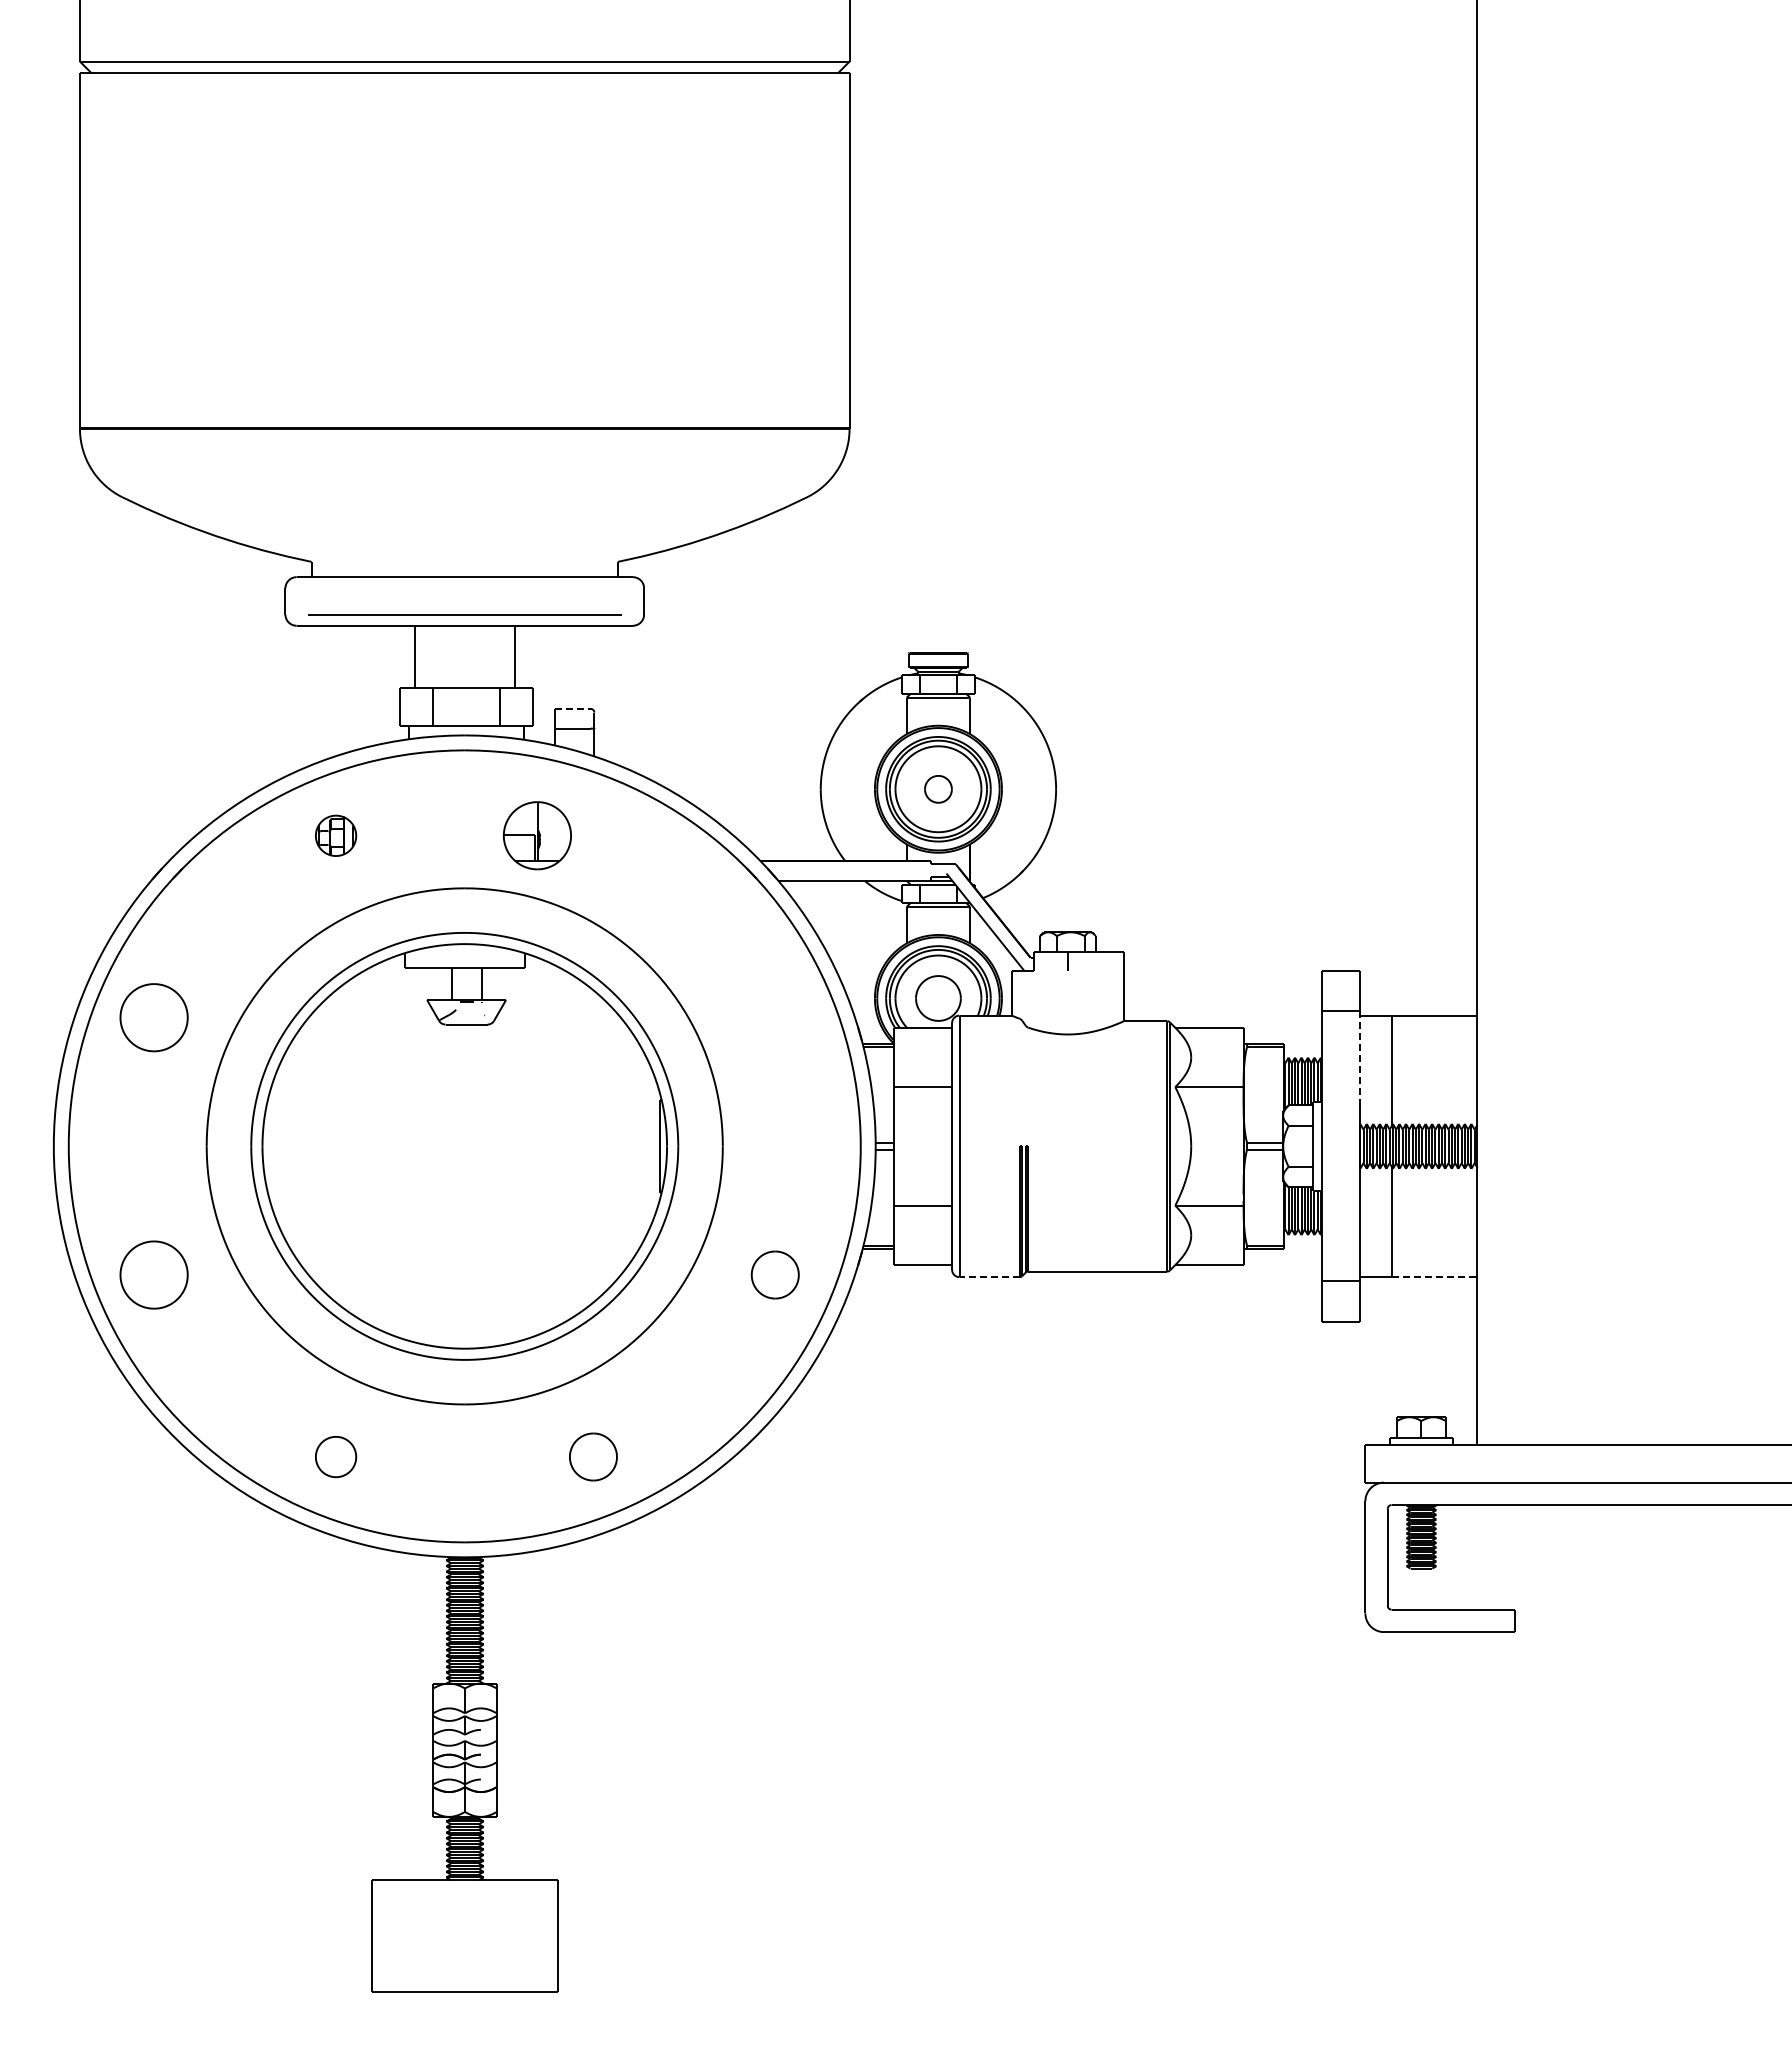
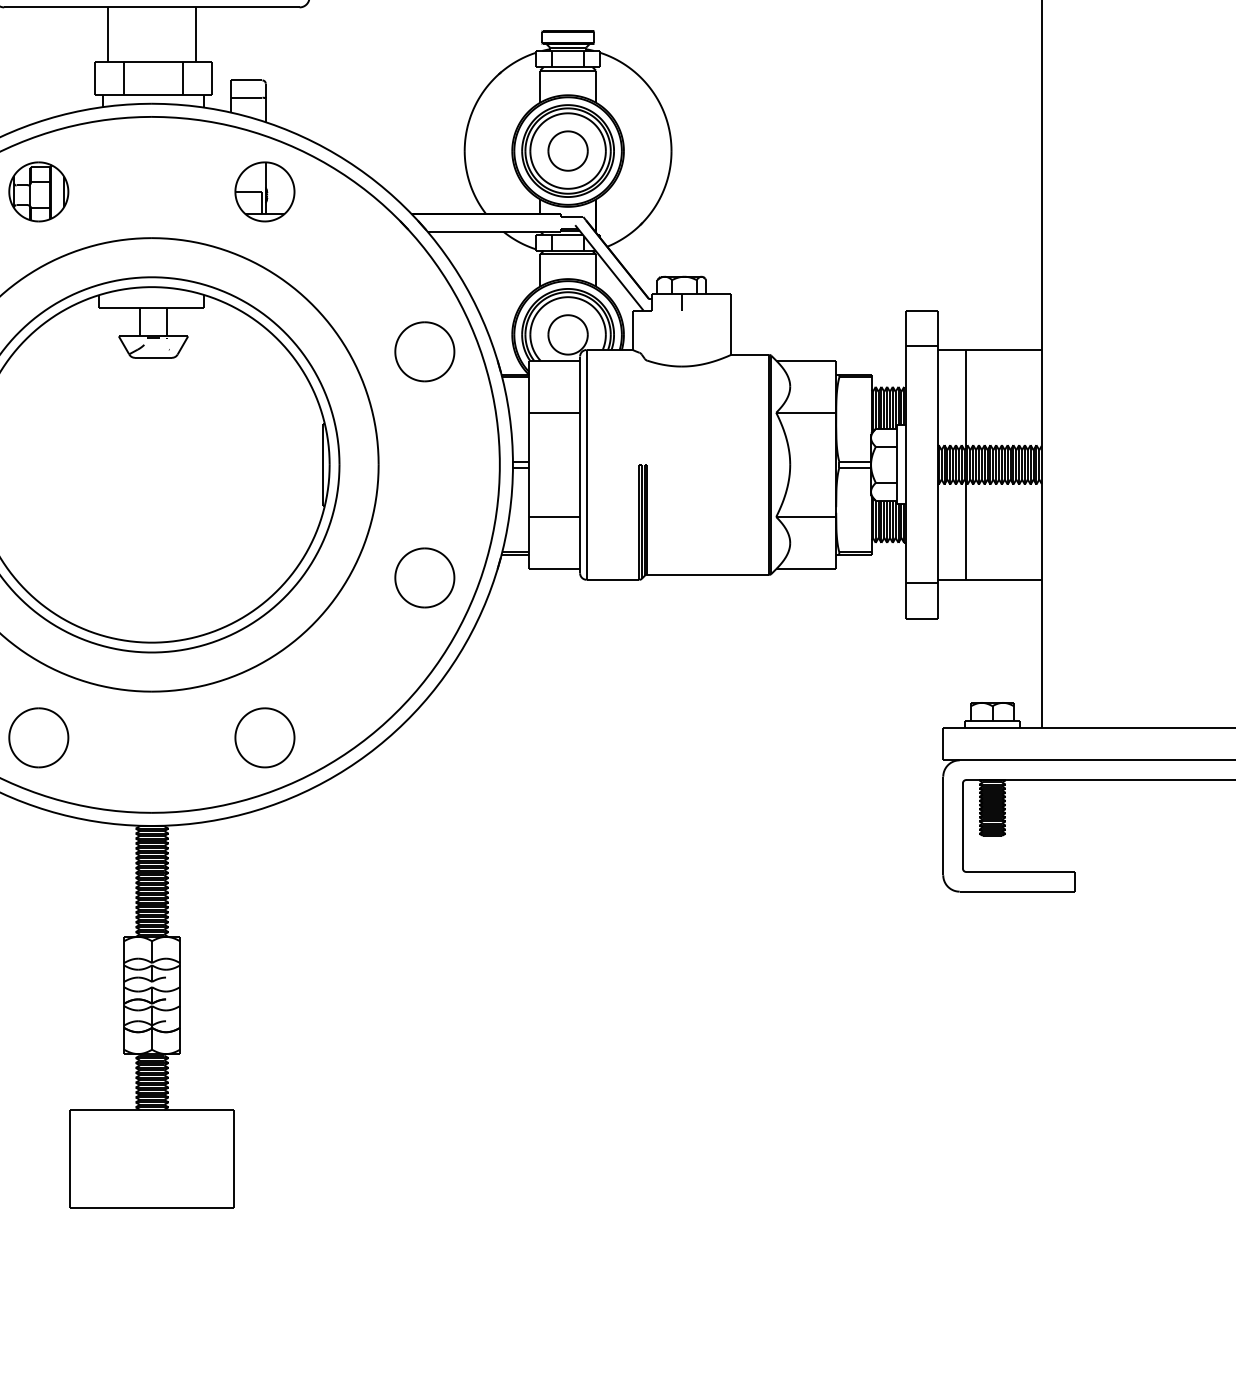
line: (572, 708) -> (246, 80), dashed -> solid
part: (938, 789) -> (568, 151), size x1.67
part: (335, 835) -> (38, 191), size x1.67
part: (537, 835) -> (265, 191), moved
part: (774, 1017) -> (424, 351), added
line: (1359, 1057) -> (938, 386), dashed -> solid
part: (774, 1274) -> (424, 577), size x1.43
line: (989, 1277) -> (612, 580), dashed -> solid
line: (1434, 1277) -> (1003, 580), dashed -> solid
part: (335, 1456) -> (38, 737), size x1.67
part: (593, 1456) -> (265, 737), size x1.43

